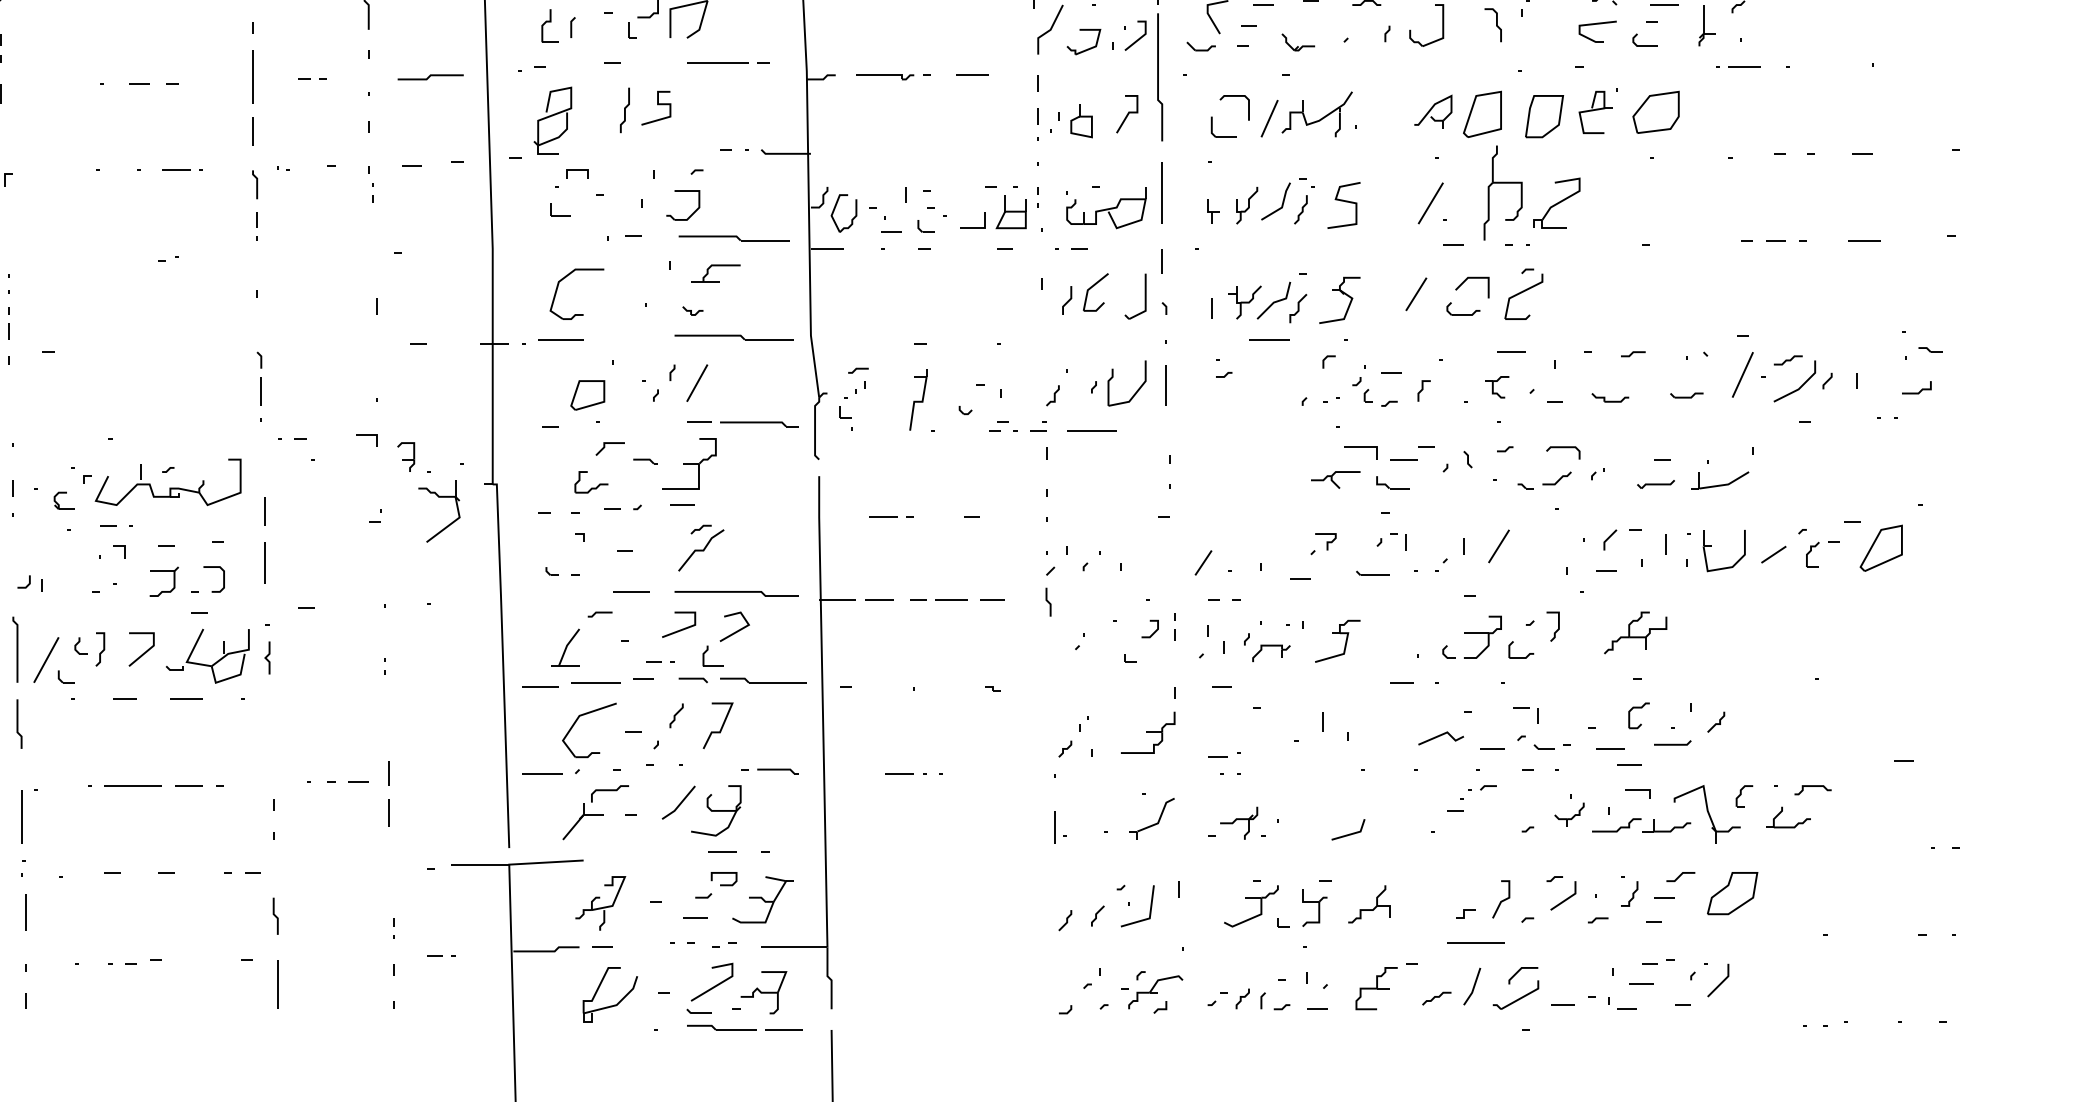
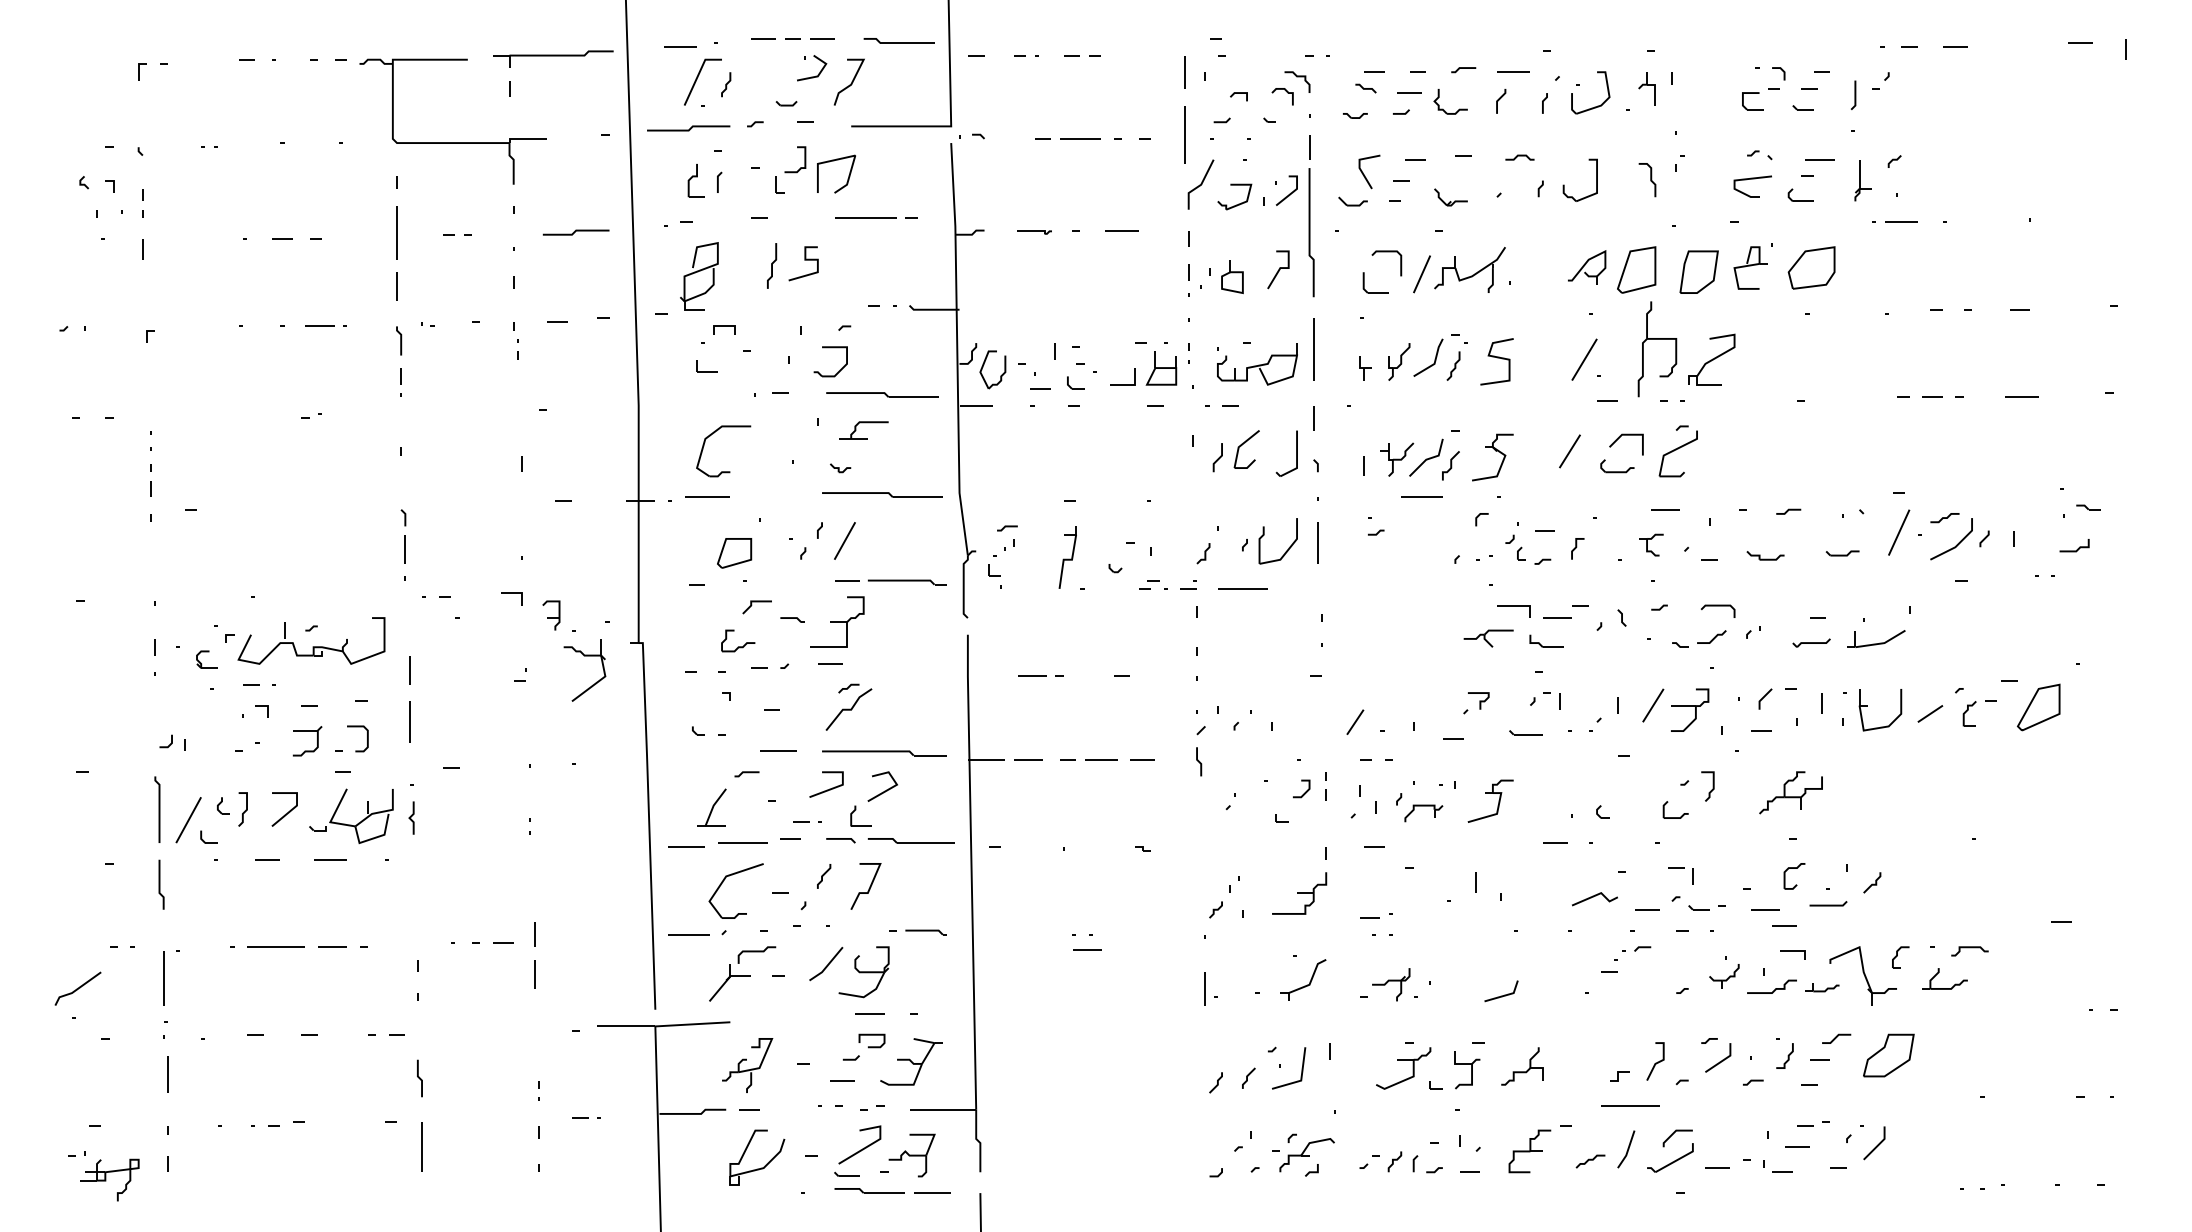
part: (885, 77) -> (1034, 232), size x0.6
part: (1483, 636) -> (1690, 709), moved
line: (900, 773) -> (1087, 949), moved
part: (1665, 826) -> (1821, 987), size x0.7

